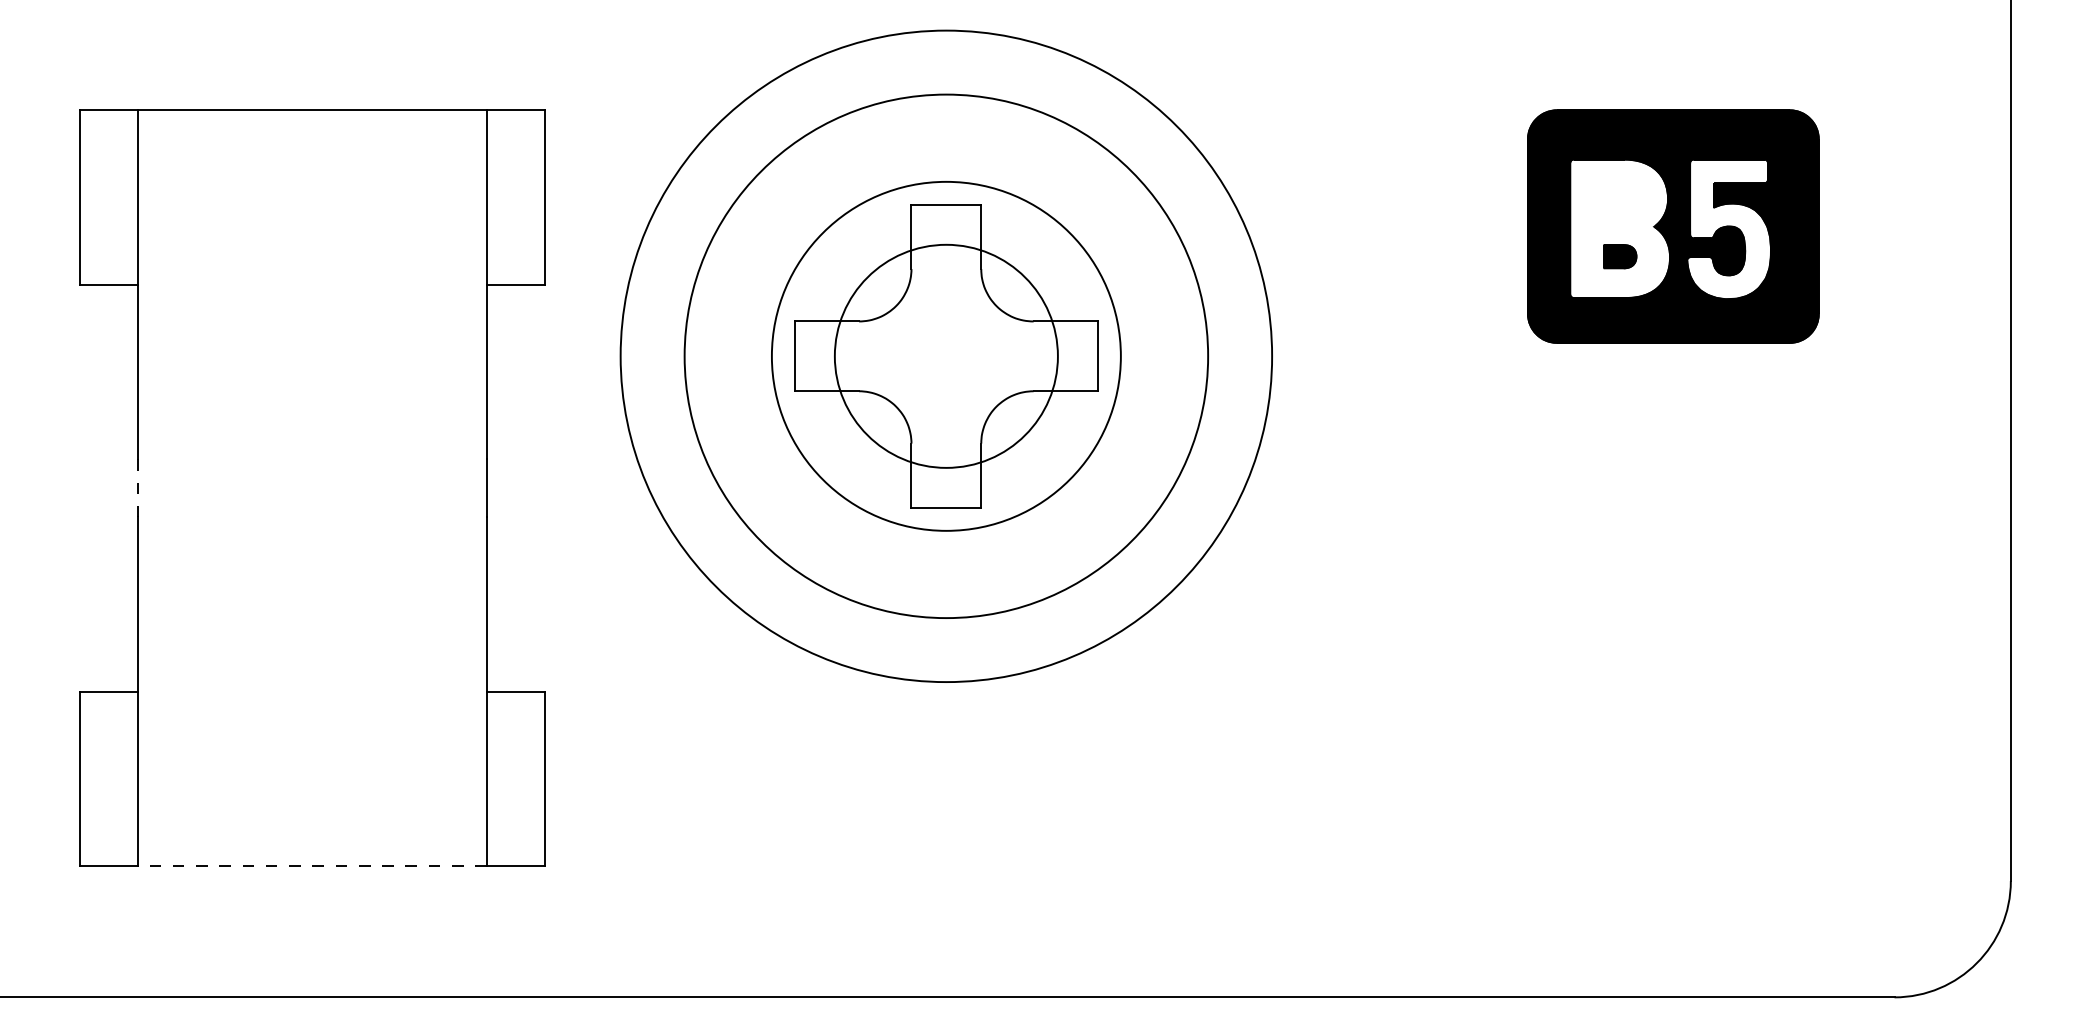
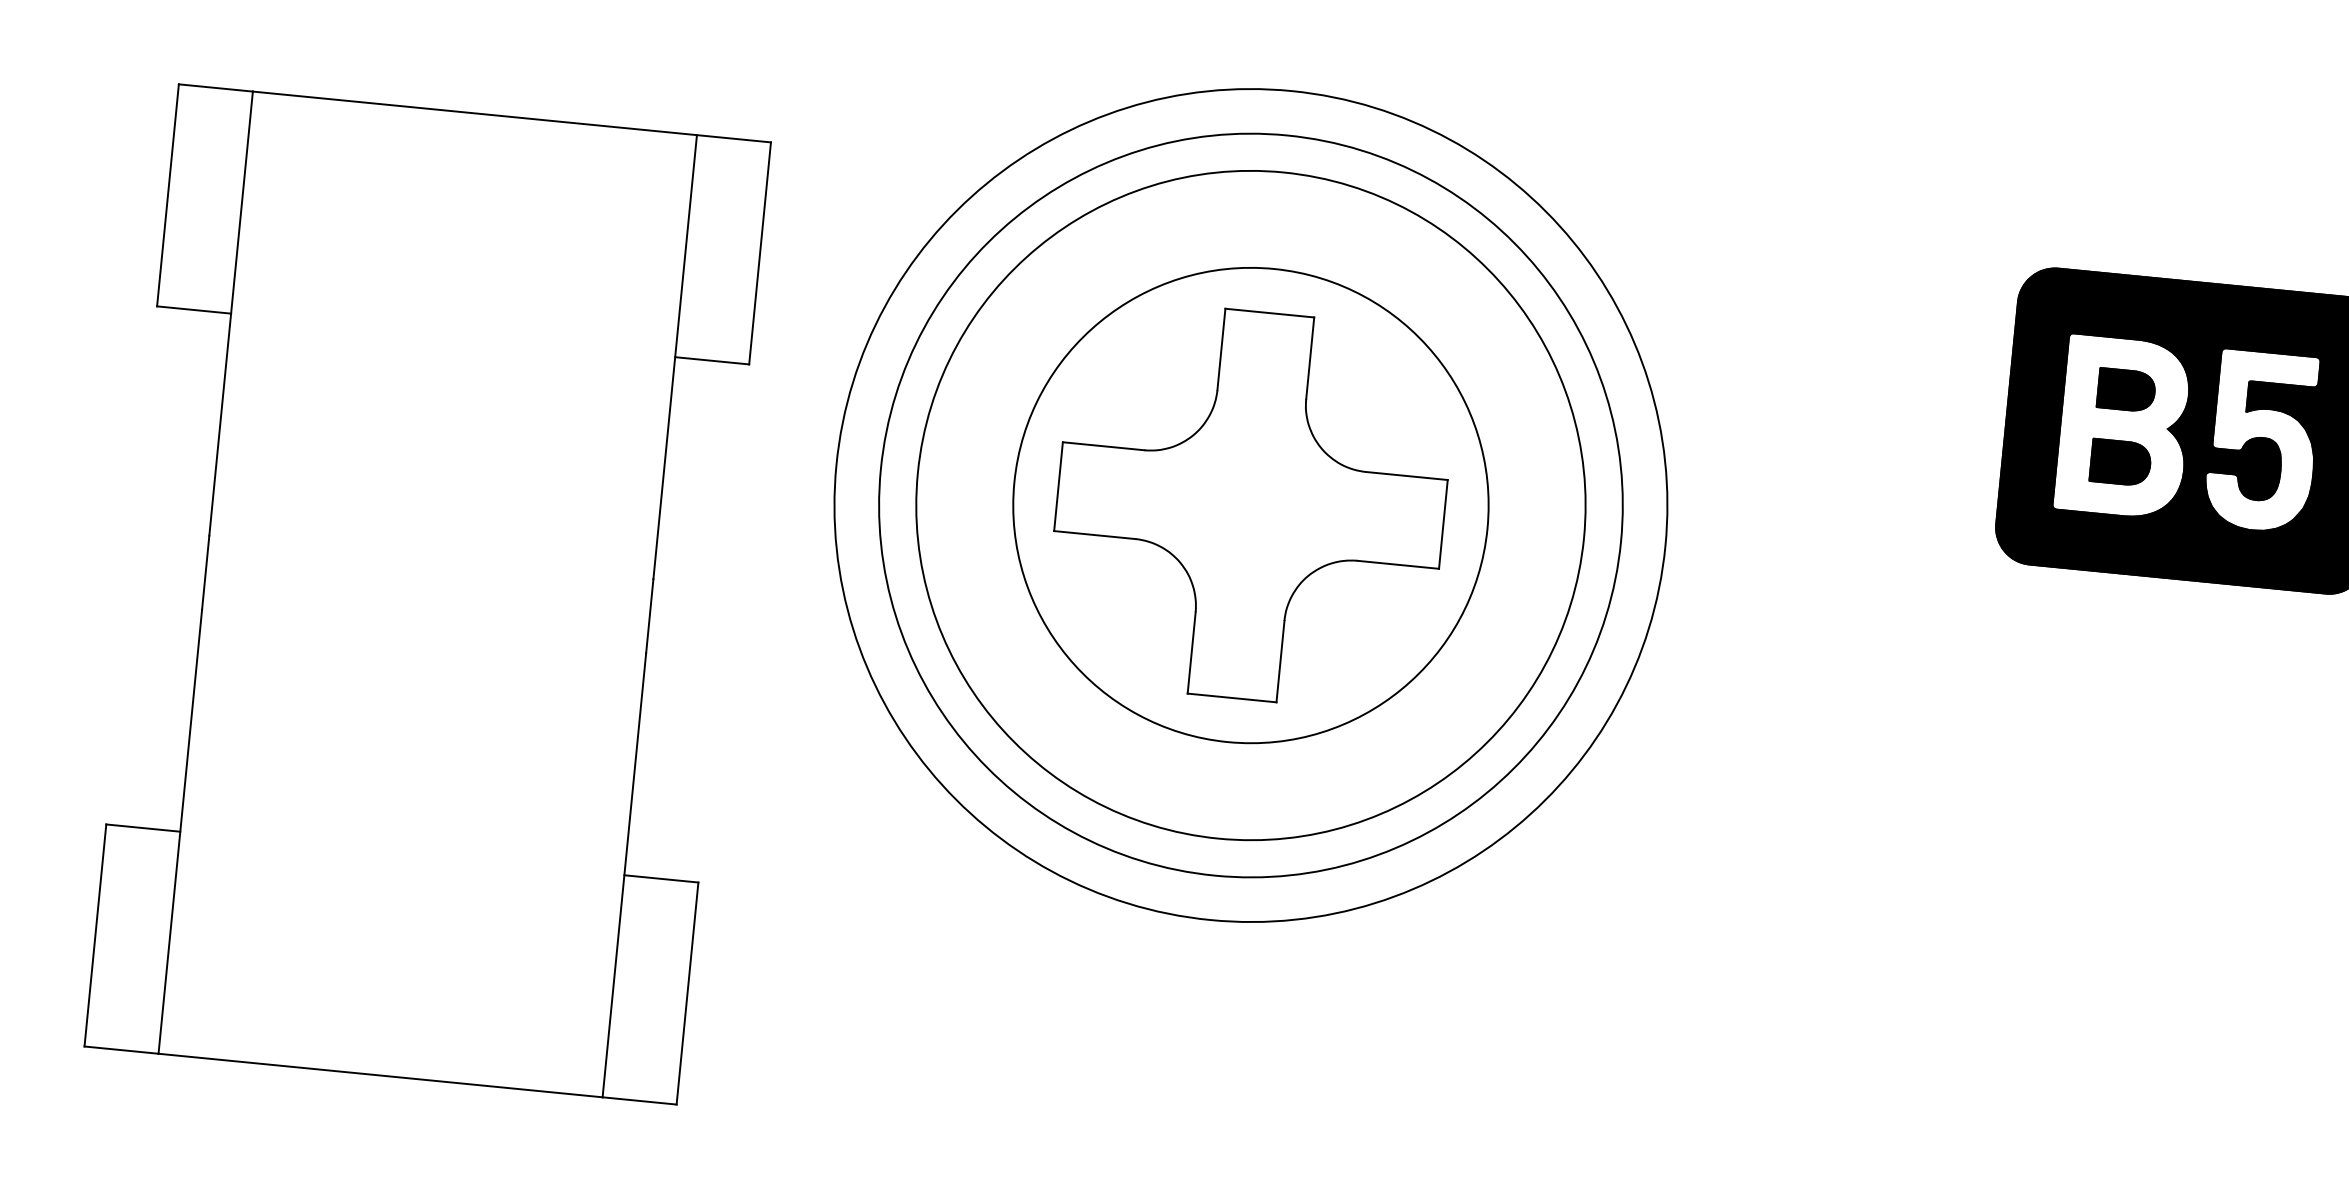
part: (1619, 199) -> (2126, 389), added
part: (1620, 256) -> (2121, 462), size x1.43
circle: (946, 356) -> (1251, 505), size x1.67
circle: (946, 356) -> (1251, 505), size x1.67
line: (137, 488) -> (205, 572), dashed -> solid
line: (312, 866) -> (380, 1075), dashed -> solid

